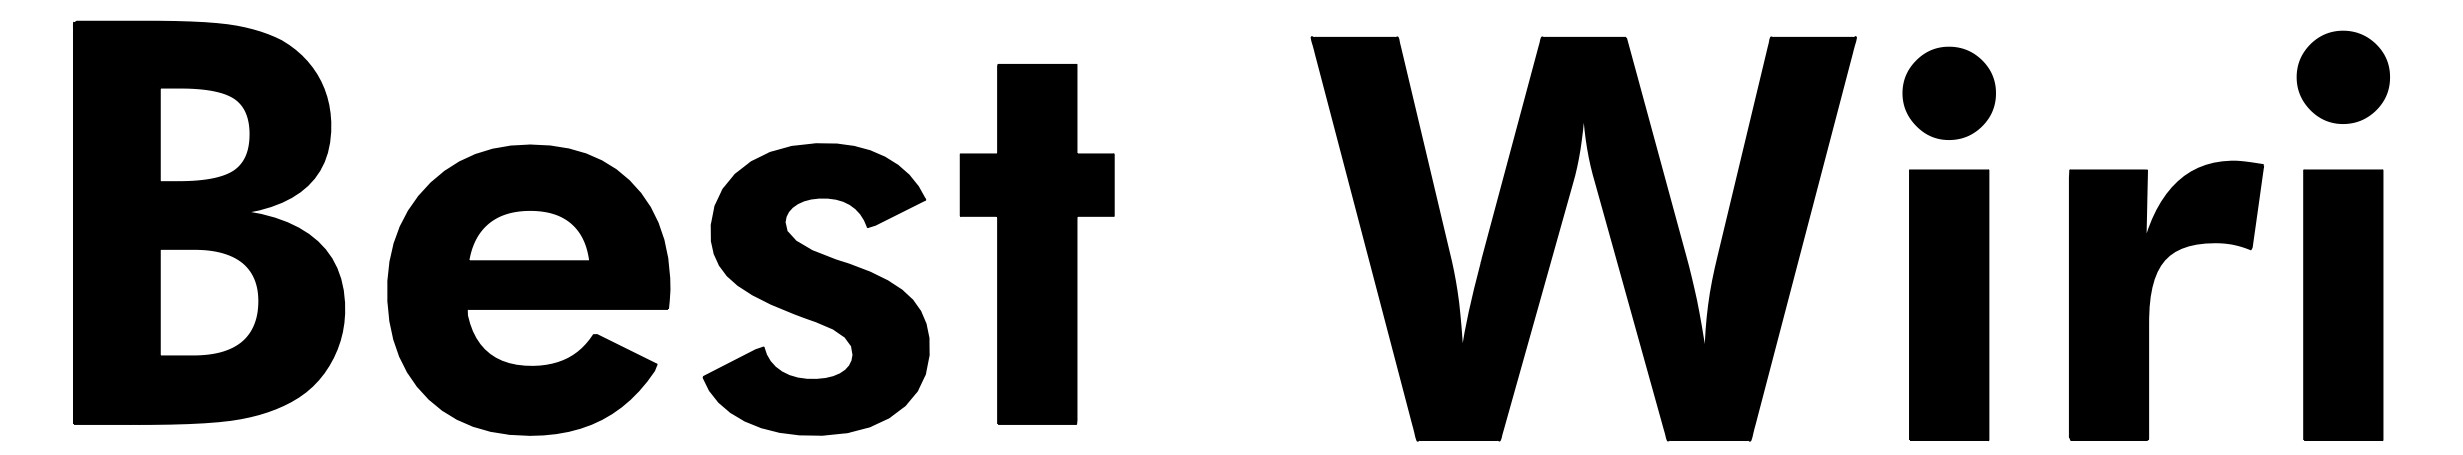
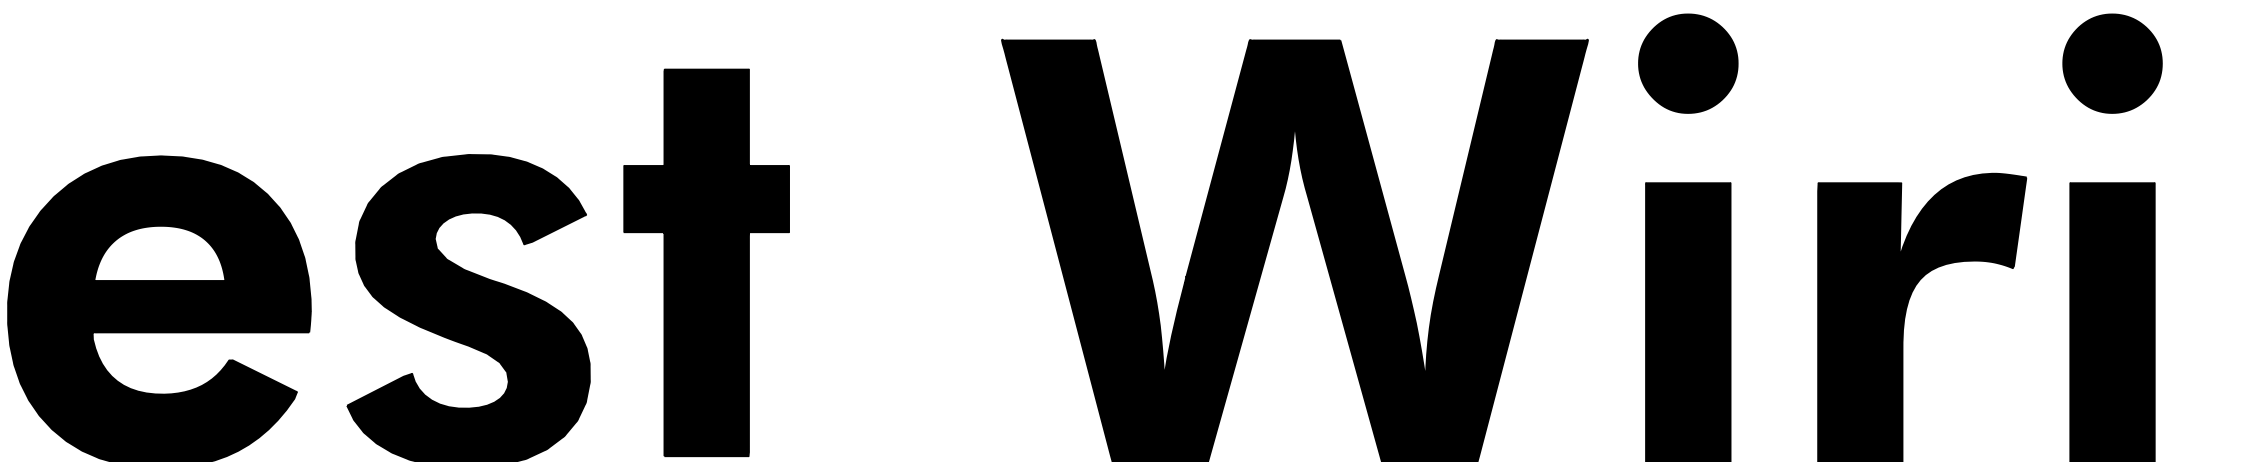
part: (2342, 76) -> (2111, 62), moved
part: (1948, 92) -> (1687, 62), moved

